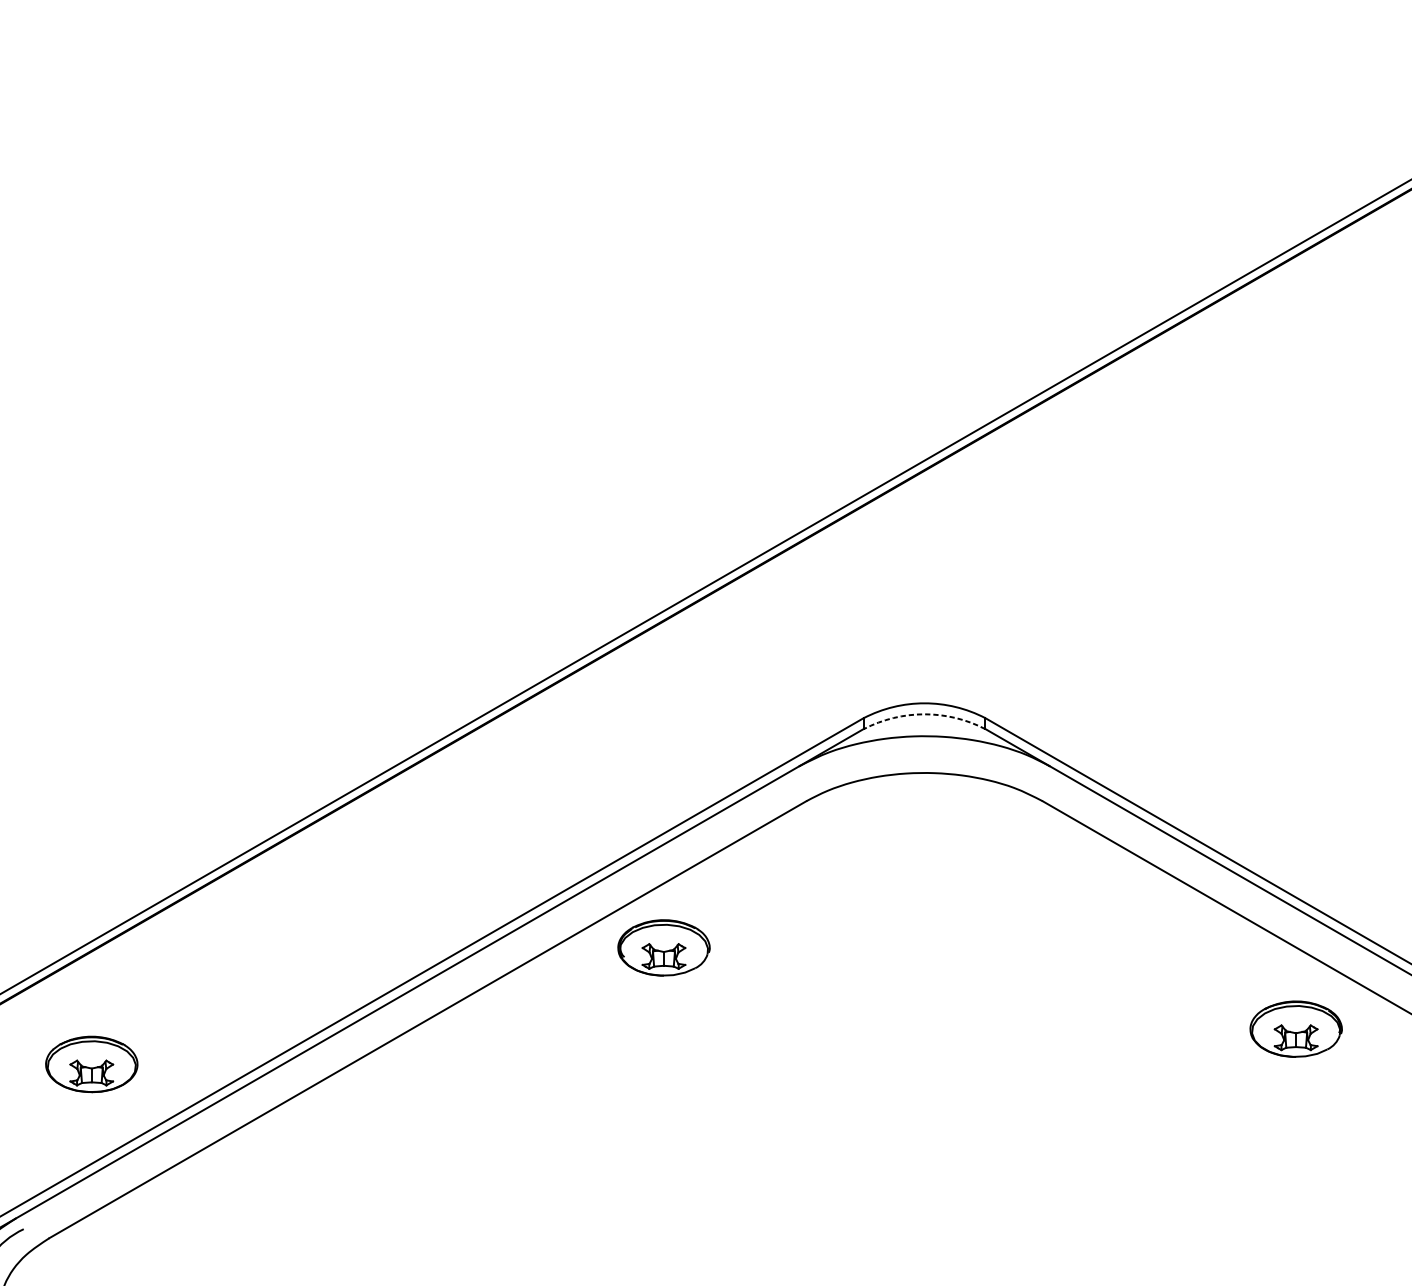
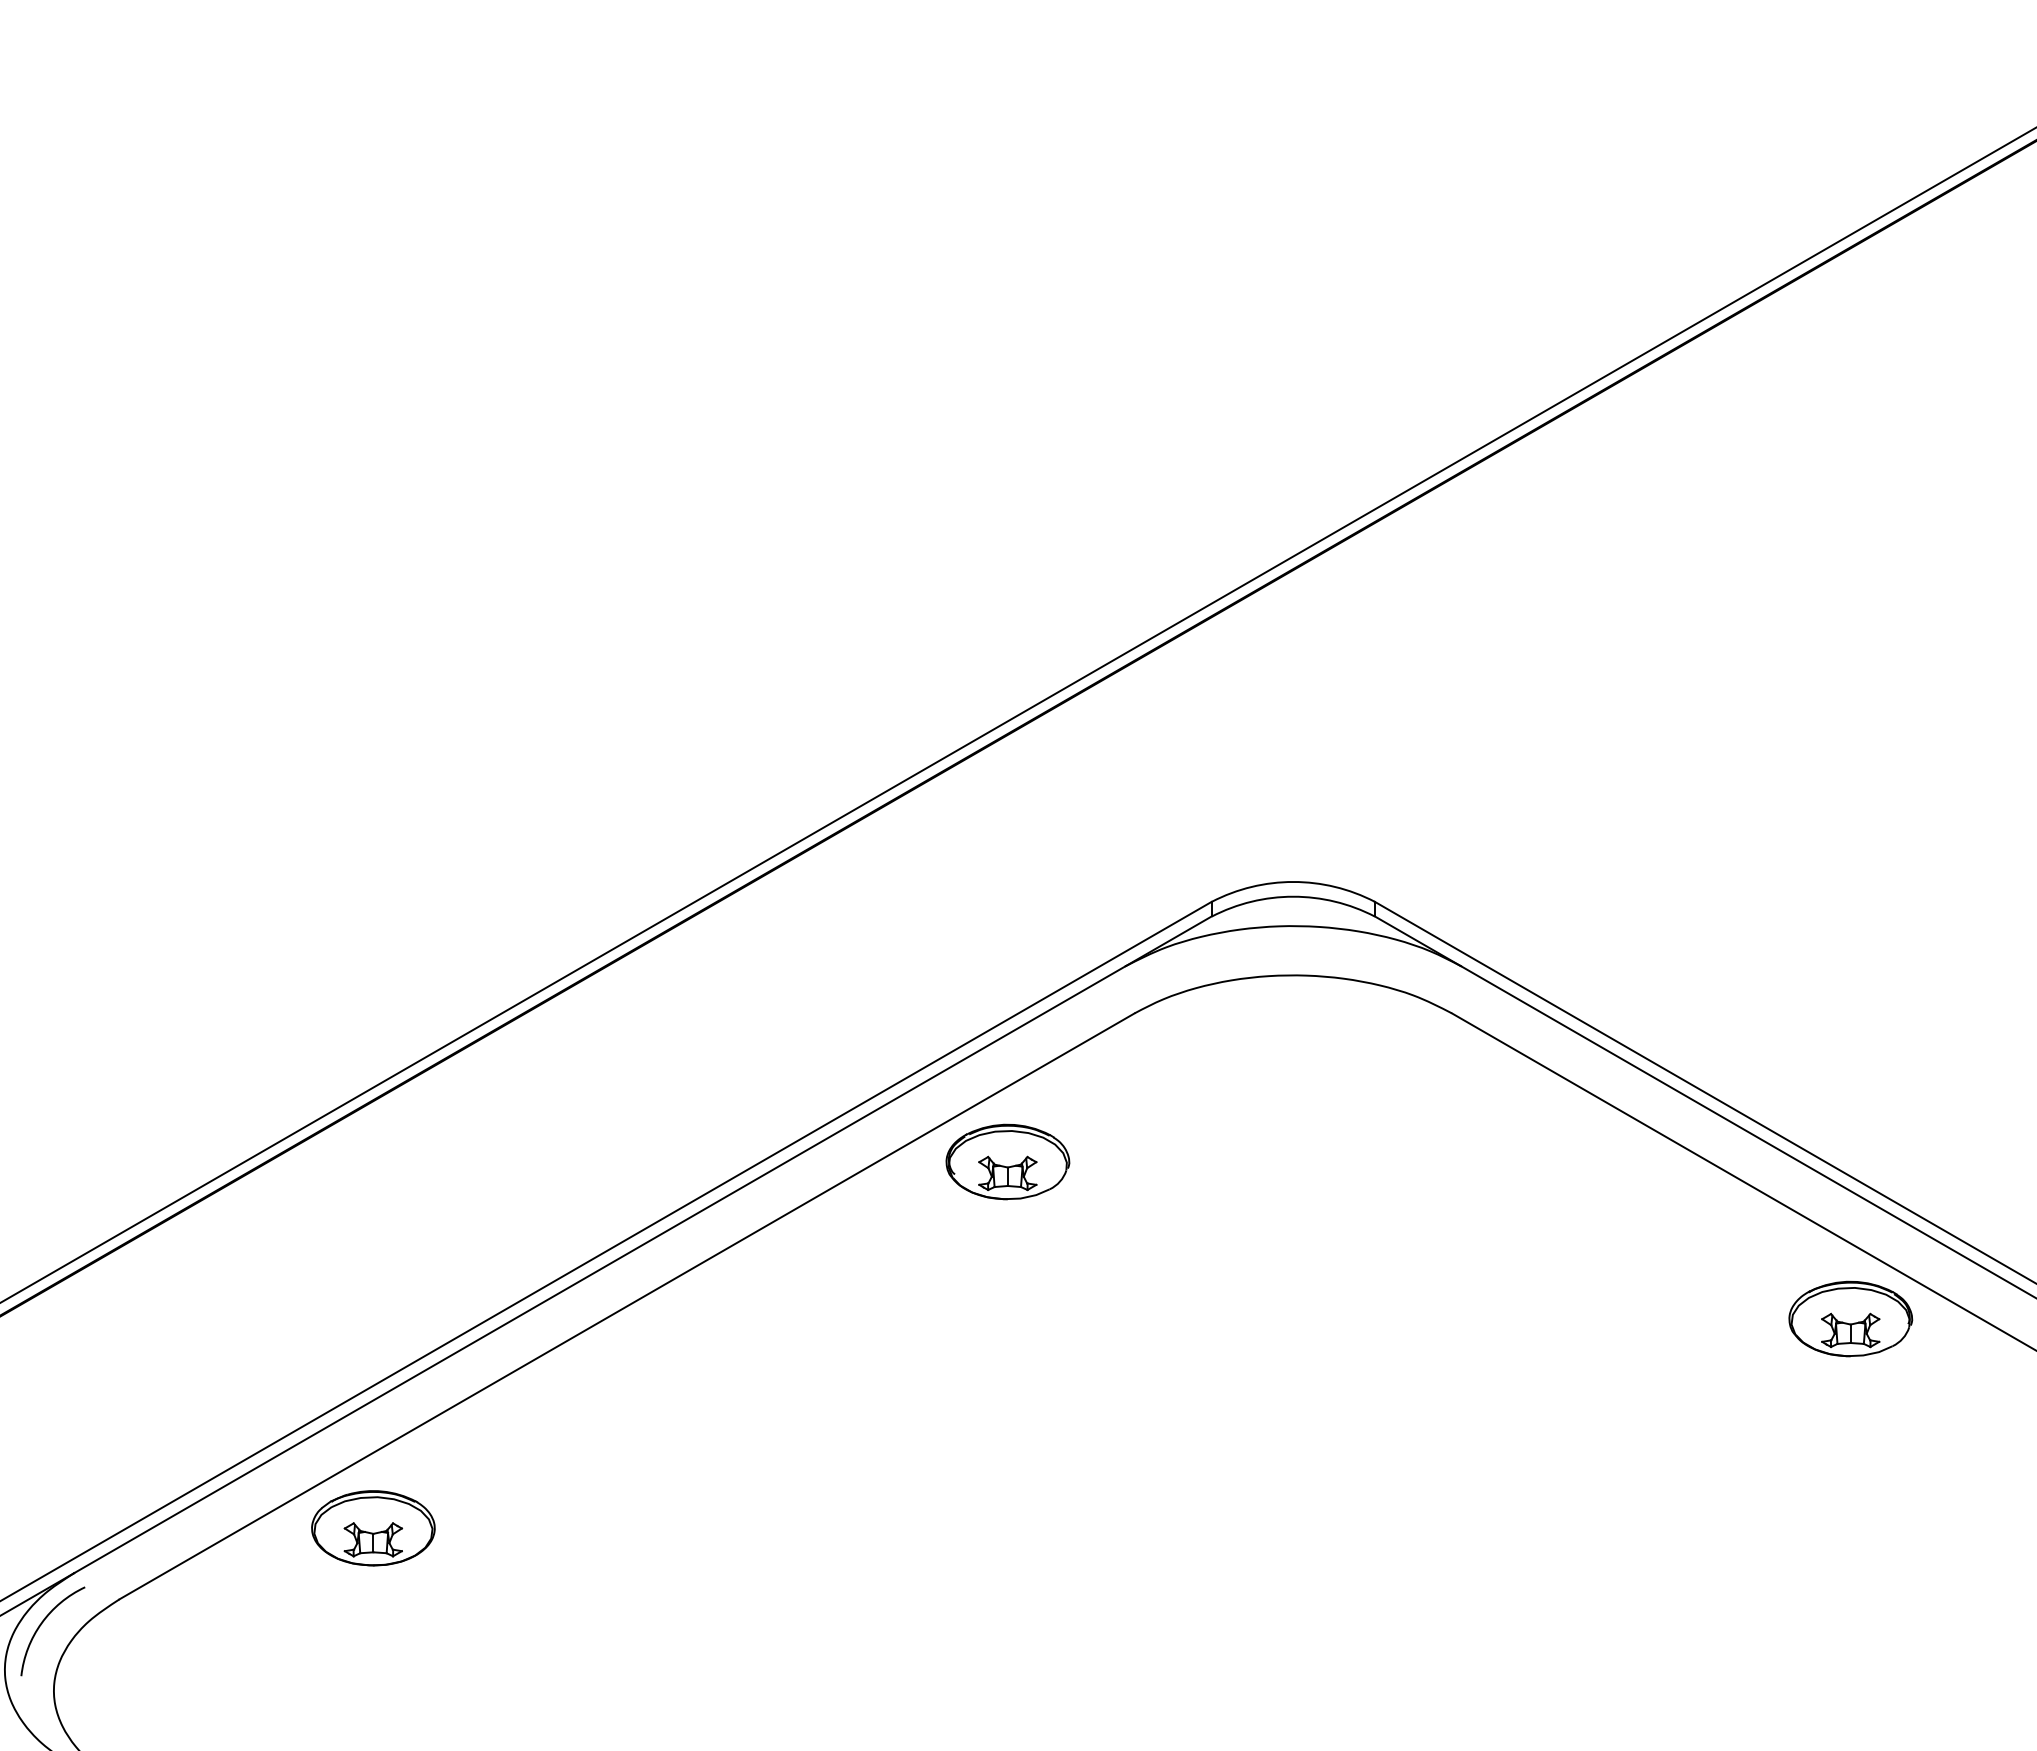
arc: (924, 714) -> (1293, 896), dashed -> solid
part: (663, 947) -> (1007, 1161), moved
part: (1296, 1028) -> (1850, 1318), moved
part: (91, 1064) -> (373, 1528), moved

